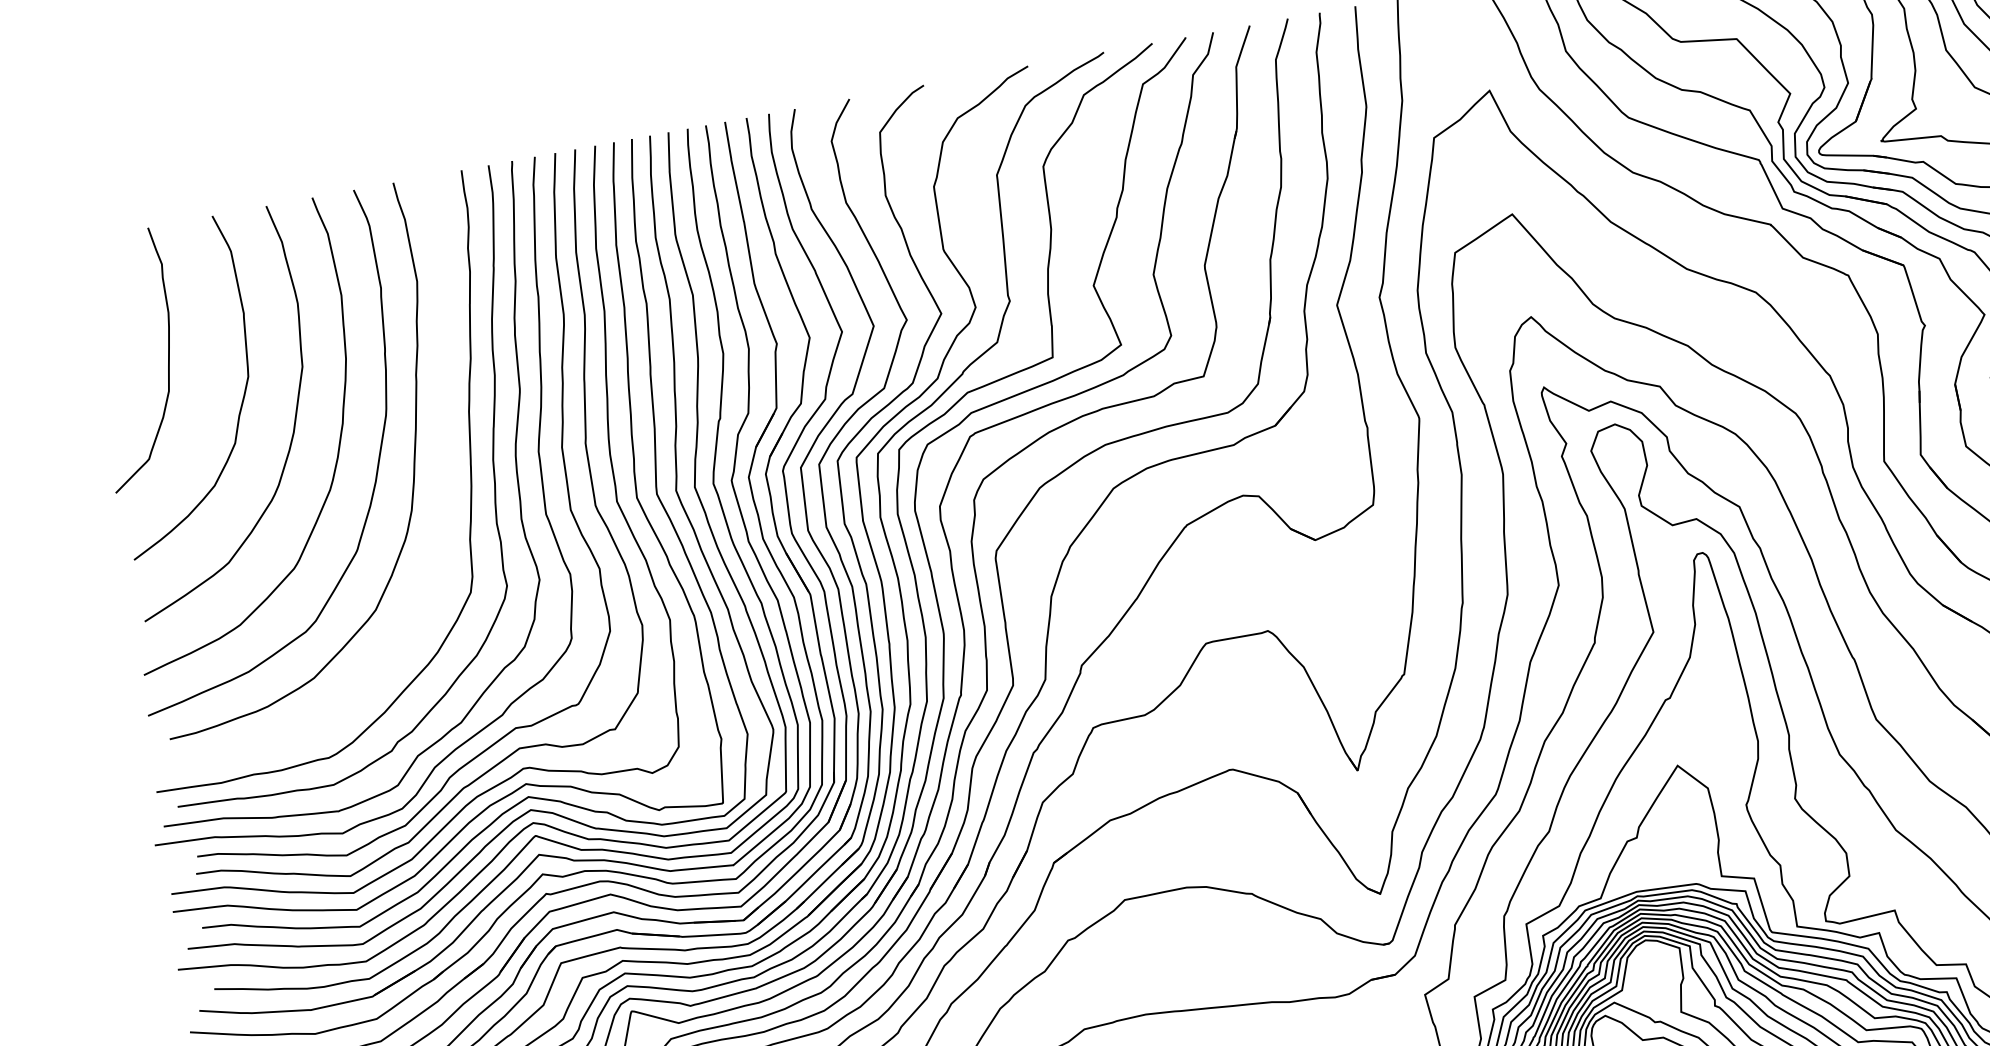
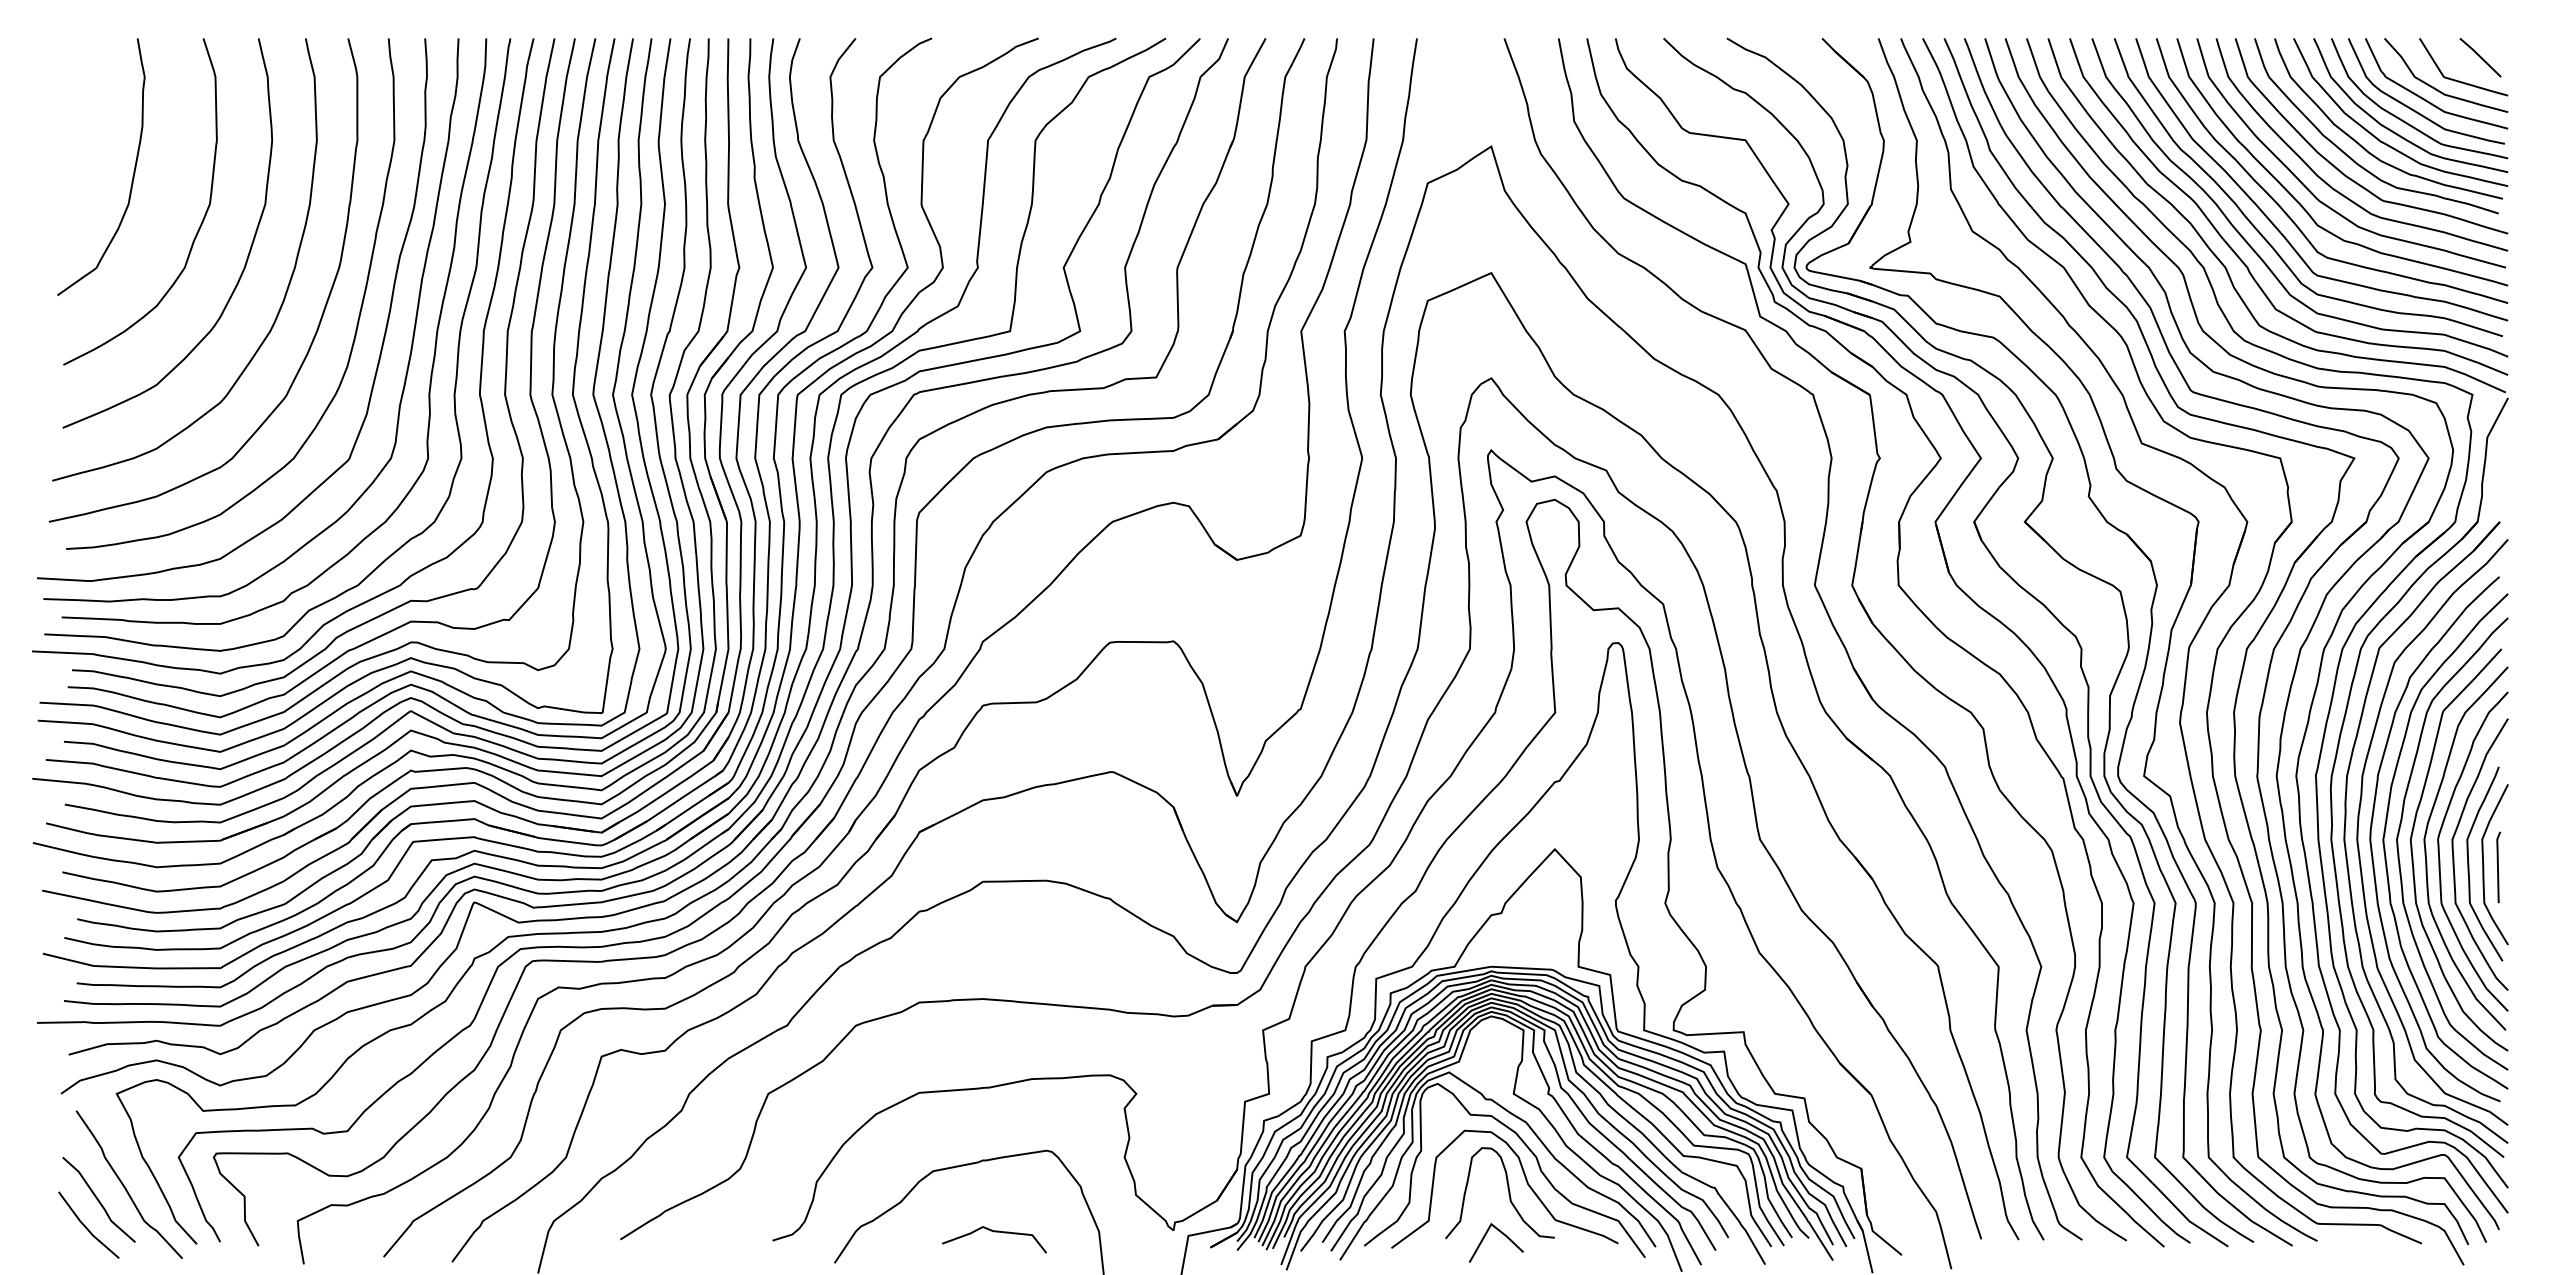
curve: (441, 483) -> (381, 344), added

